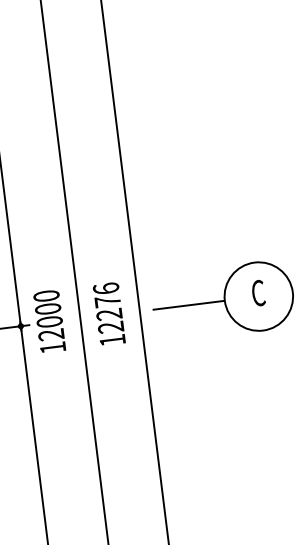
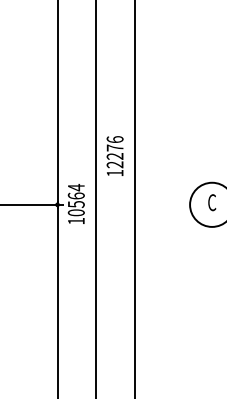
line: (188, 304) -> (166, 204), removed
text: (108, 313) -> (114, 155), moved
text: (47, 314) -> (75, 199), 12000 -> 10564

